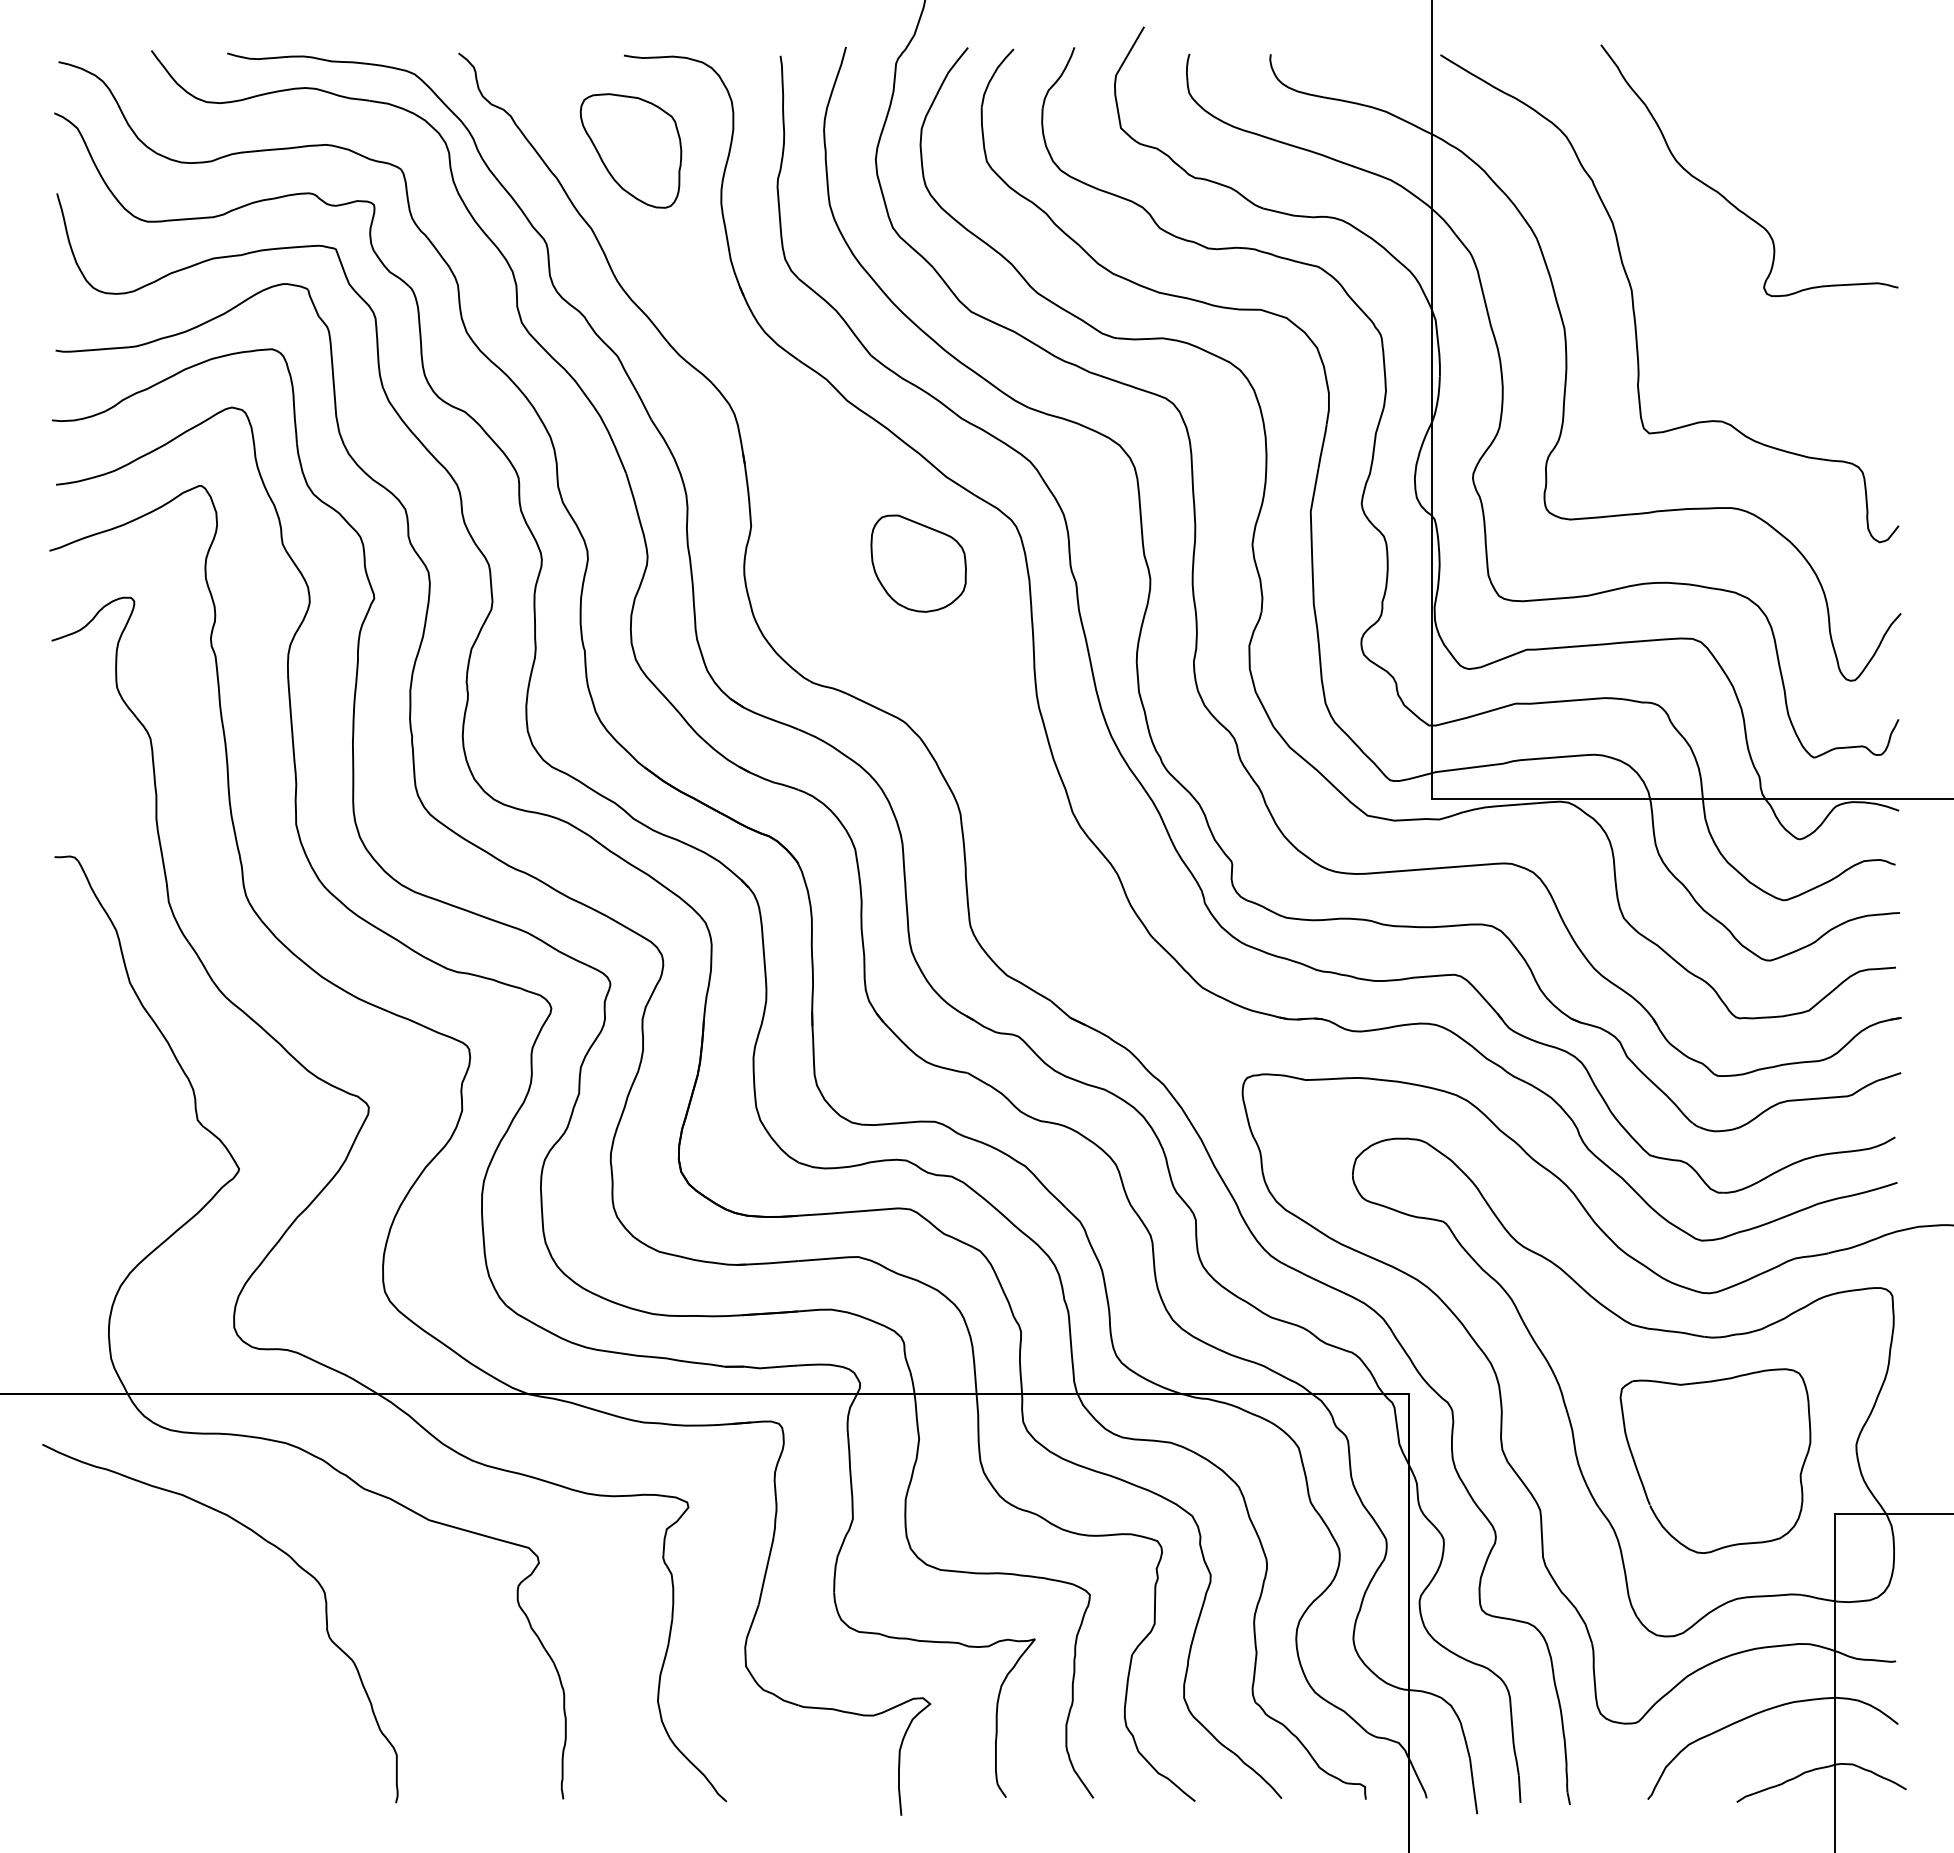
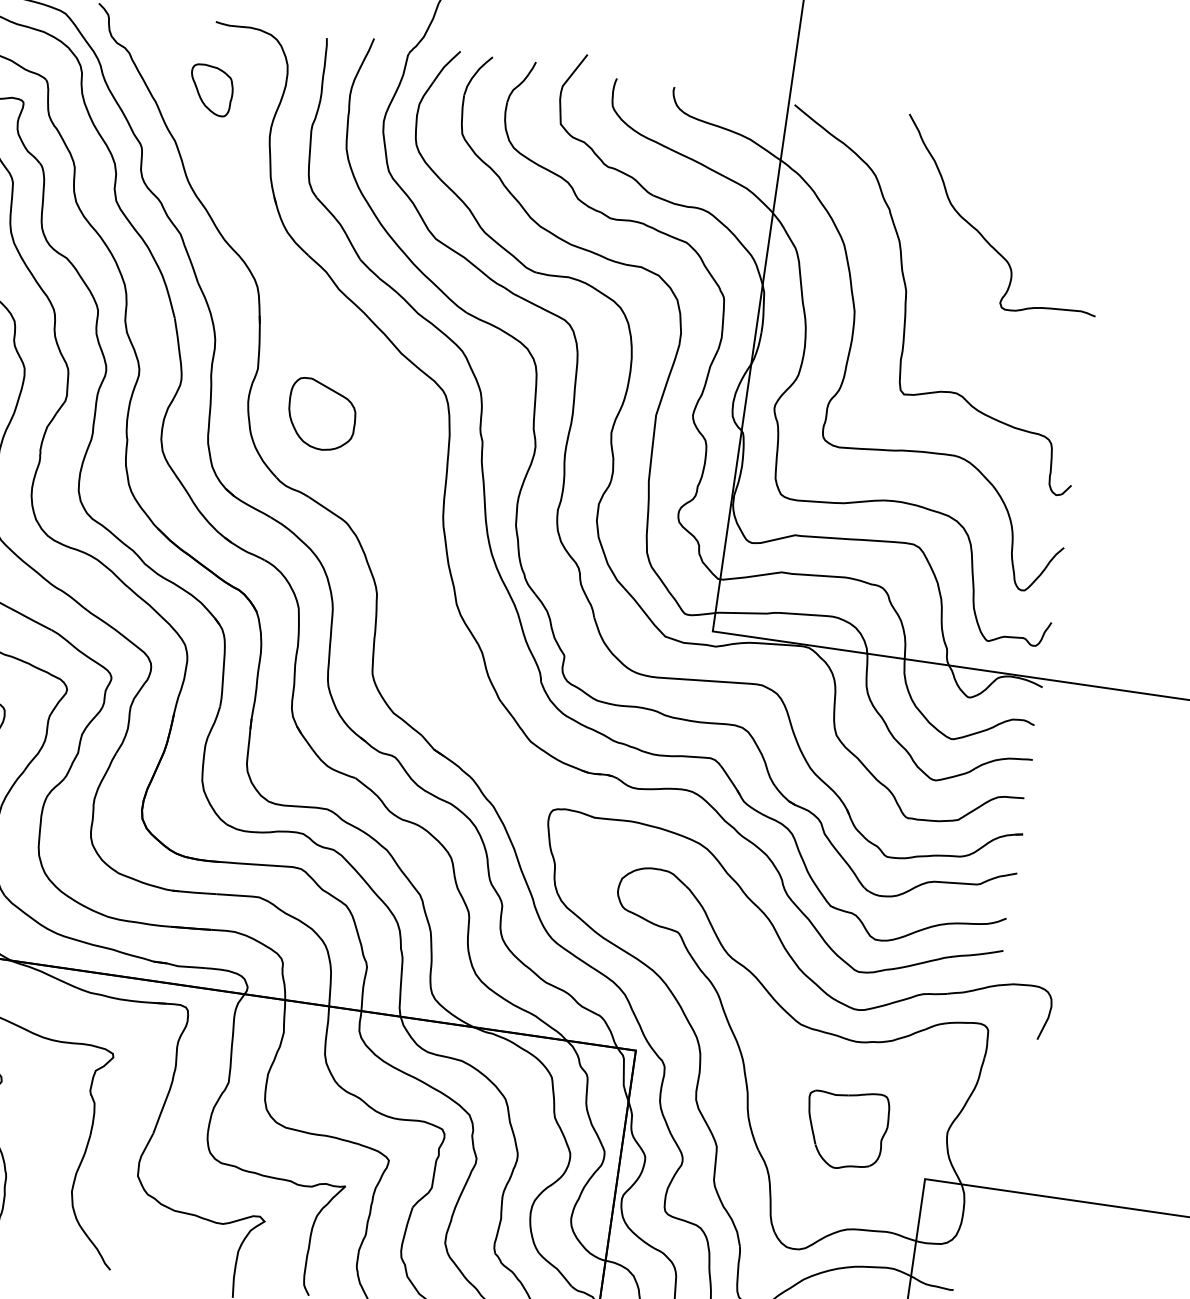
part: (630, 150) -> (210, 89), size x0.6
part: (918, 563) -> (321, 414), moved
part: (1715, 1460) -> (846, 1129), size x0.6

